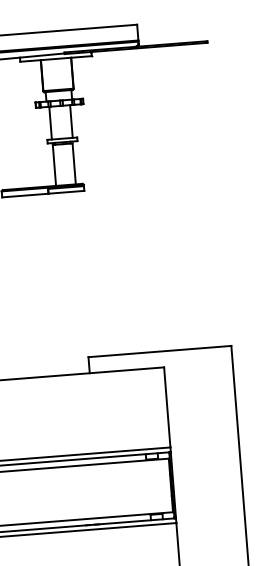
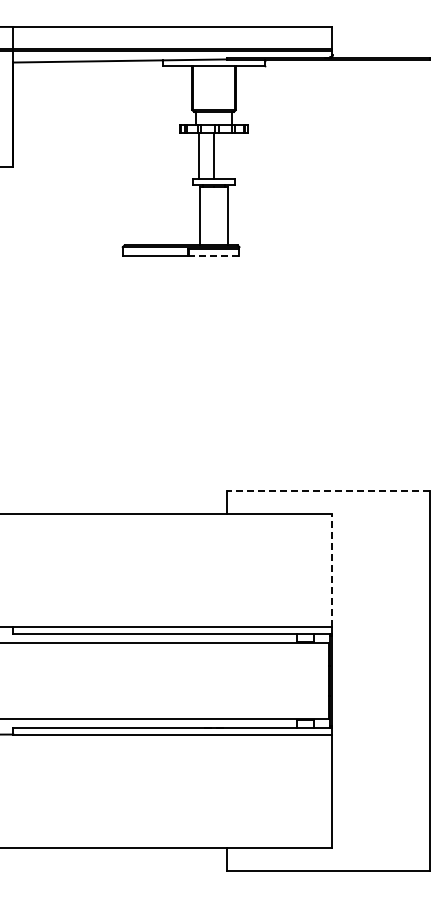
line: (71, 121) -> (213, 156), moved
line: (66, 192) -> (213, 255), solid -> dashed
line: (159, 351) -> (327, 490), solid -> dashed
line: (167, 407) -> (332, 570), solid -> dashed

